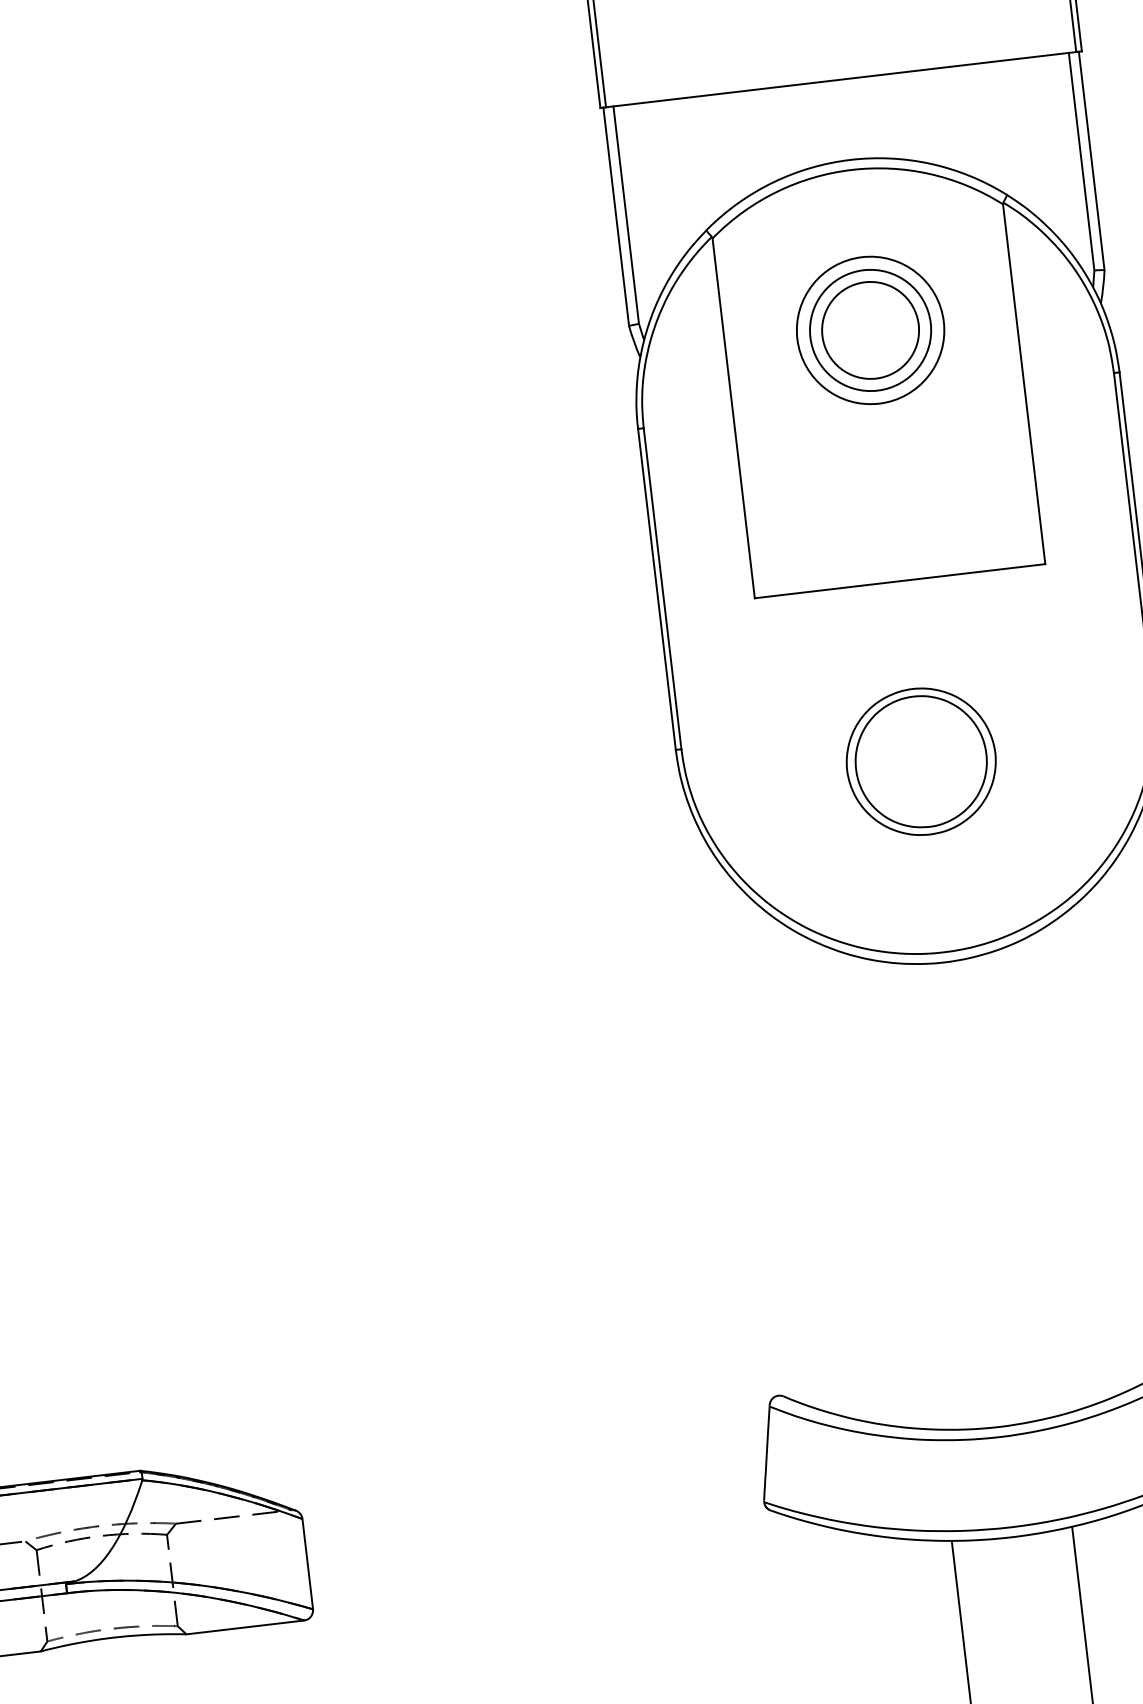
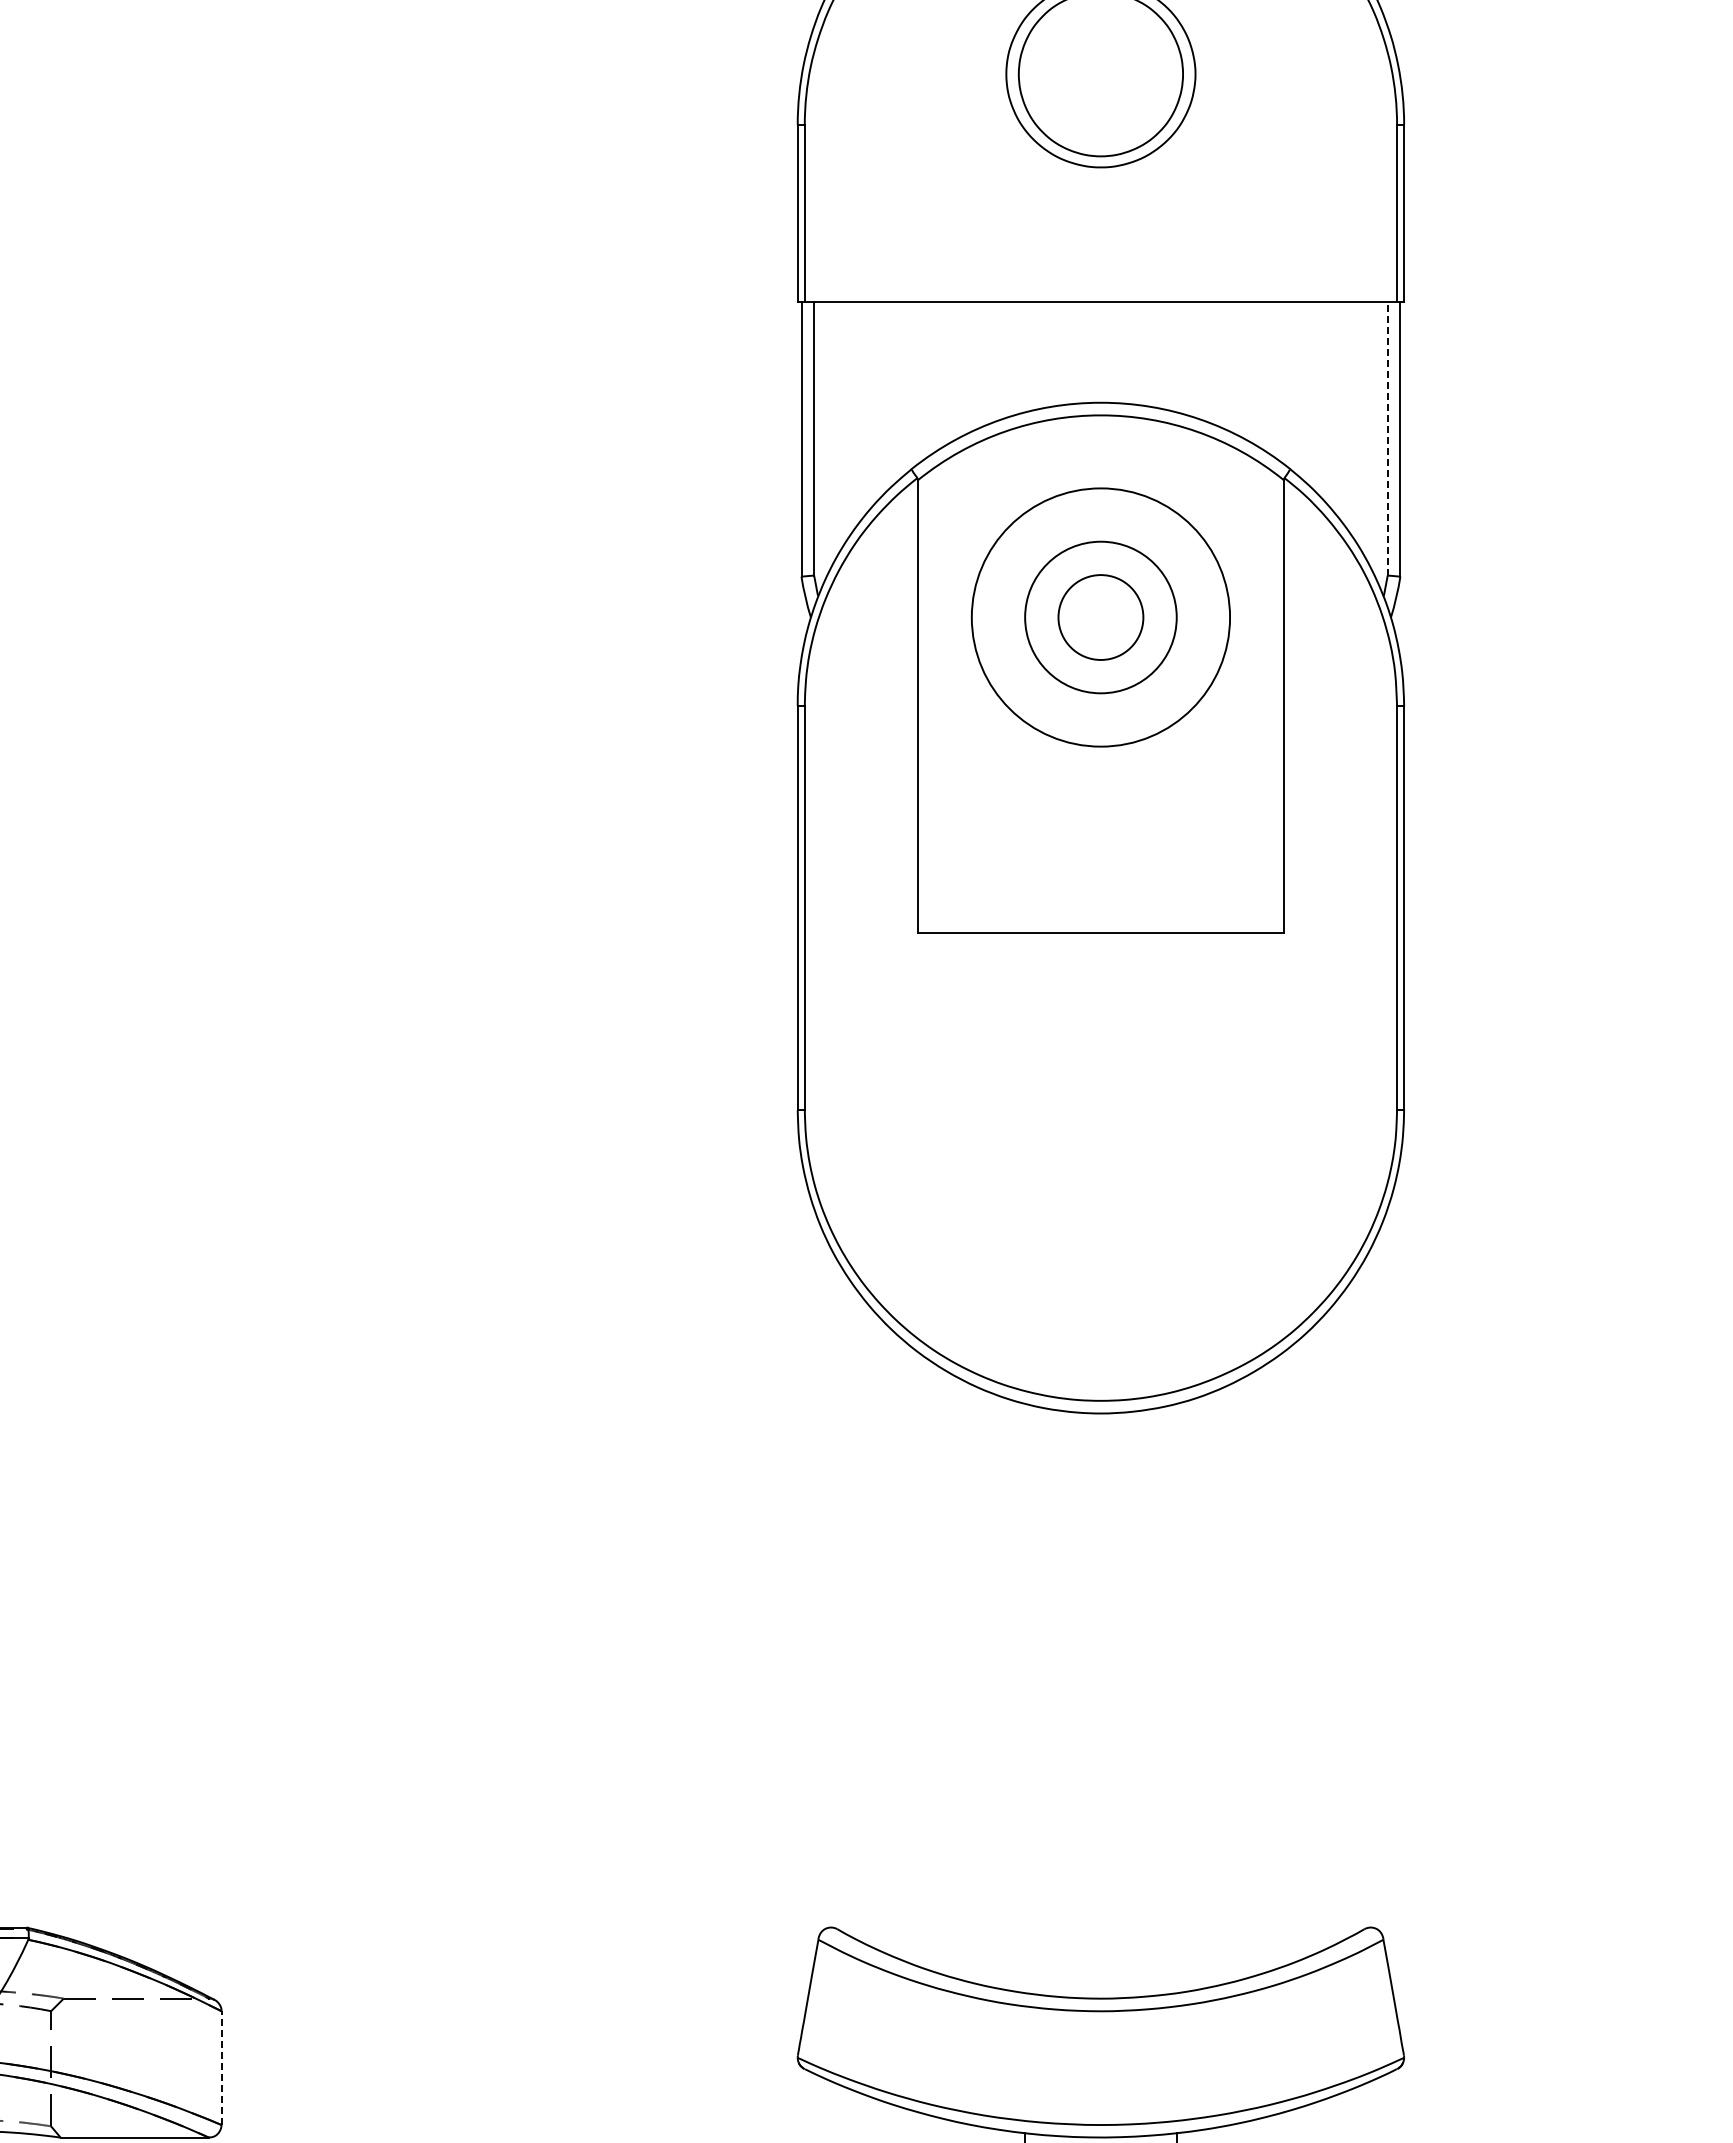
line: (1081, 161) -> (1387, 438), solid -> dashed
circle: (870, 330) -> (1100, 617), size x0.7
circle: (870, 330) -> (1100, 617), size x1.4
part: (920, 761) -> (1100, 1160), removed
line: (307, 1564) -> (221, 2068), solid -> dashed

